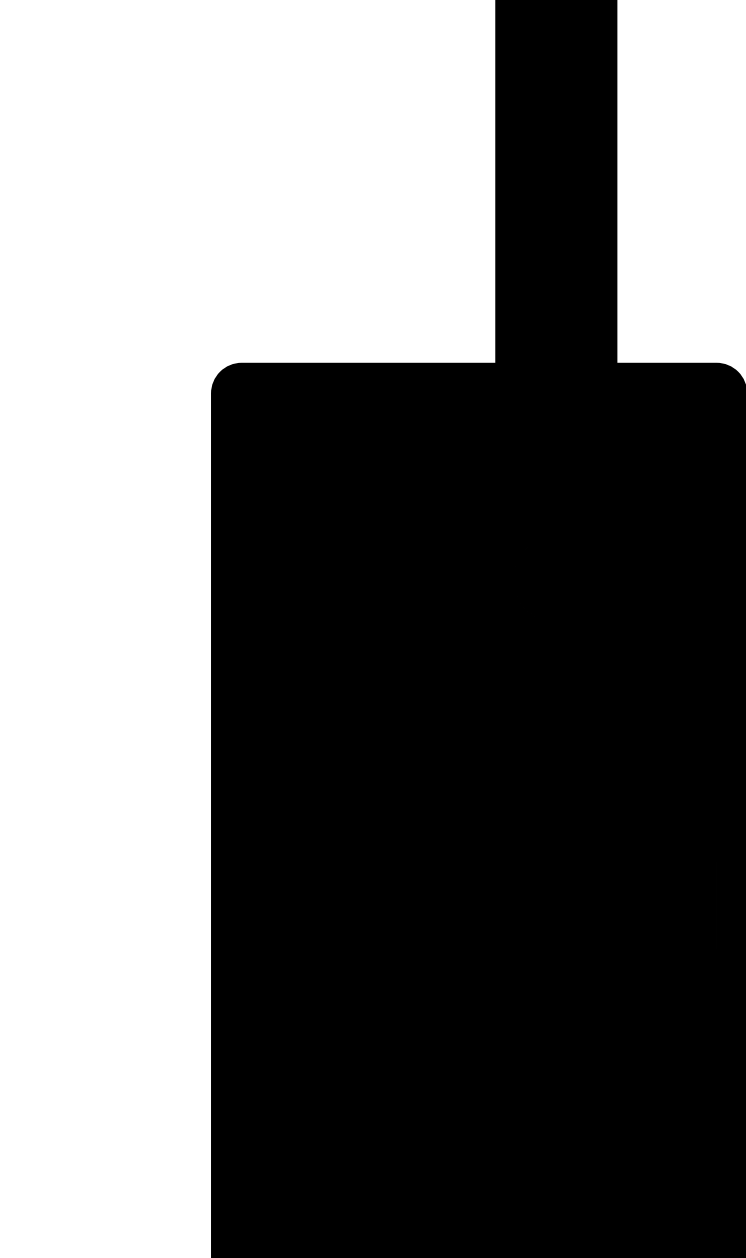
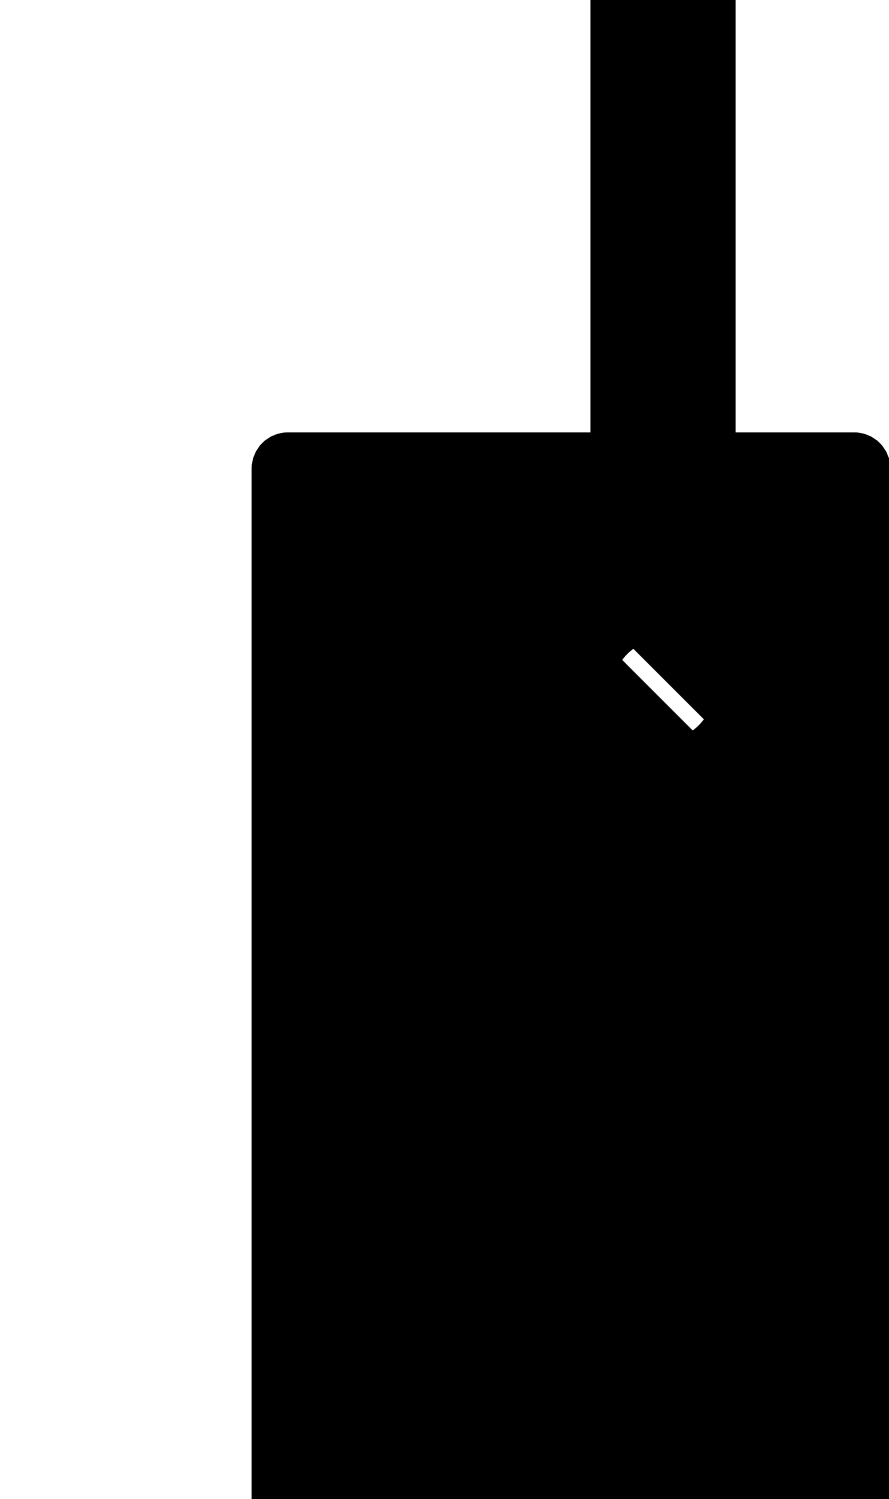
fill: (555, 578) -> (662, 689), removed

